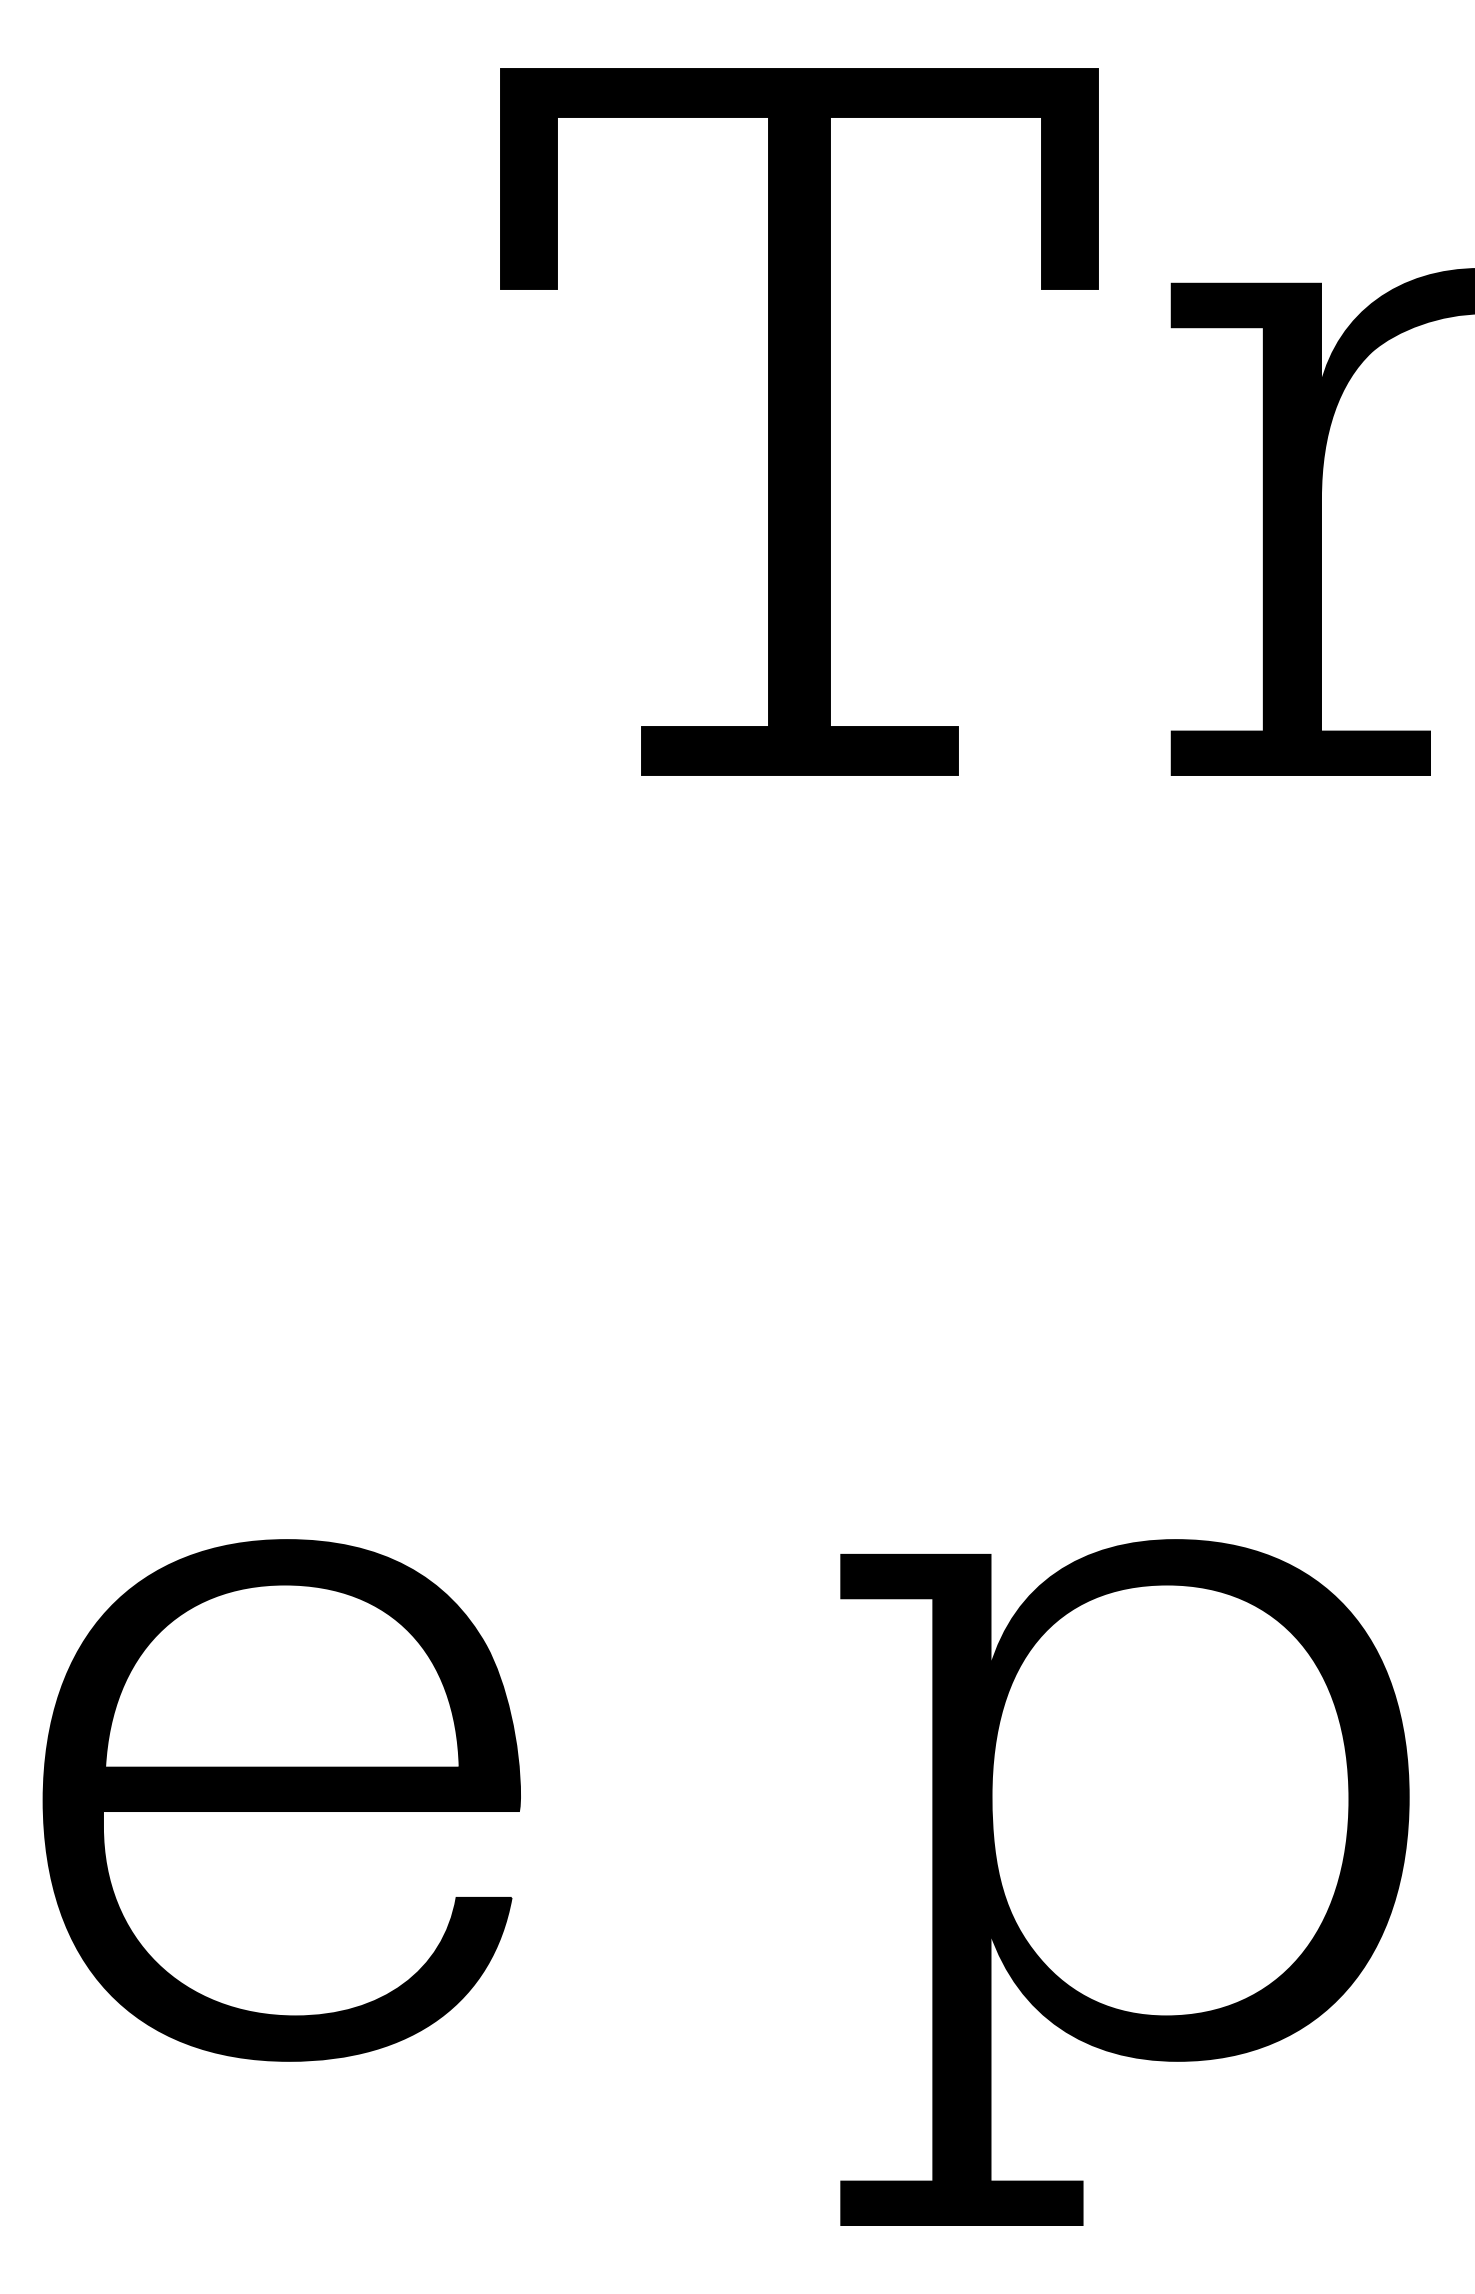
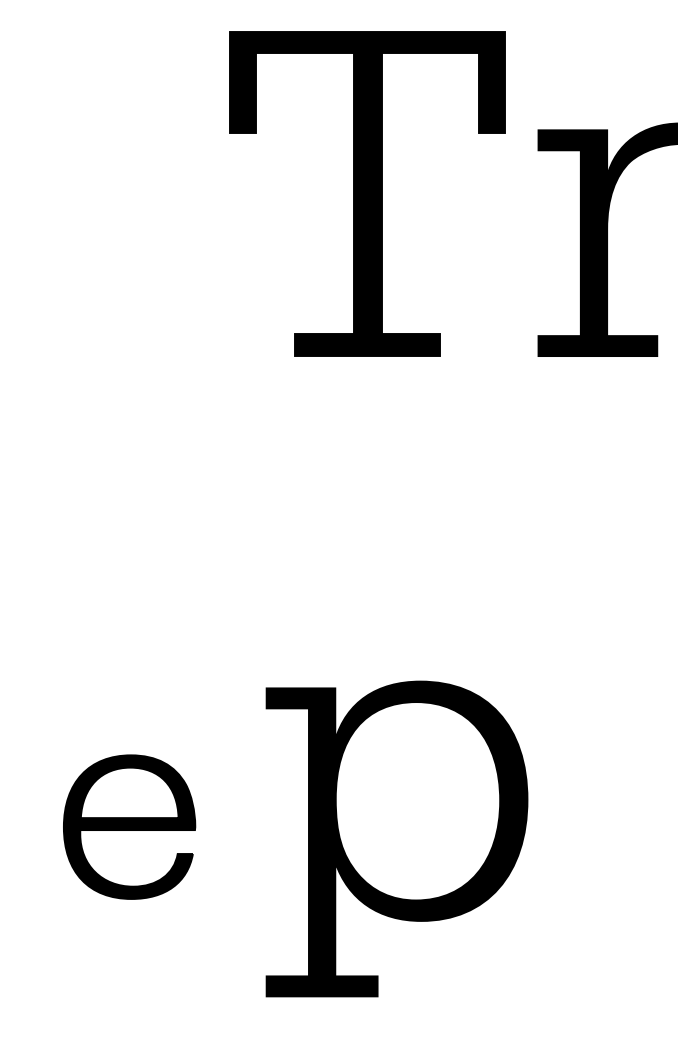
part: (281, 1798) -> (129, 826), size x0.6
part: (1123, 1881) -> (396, 838), moved

